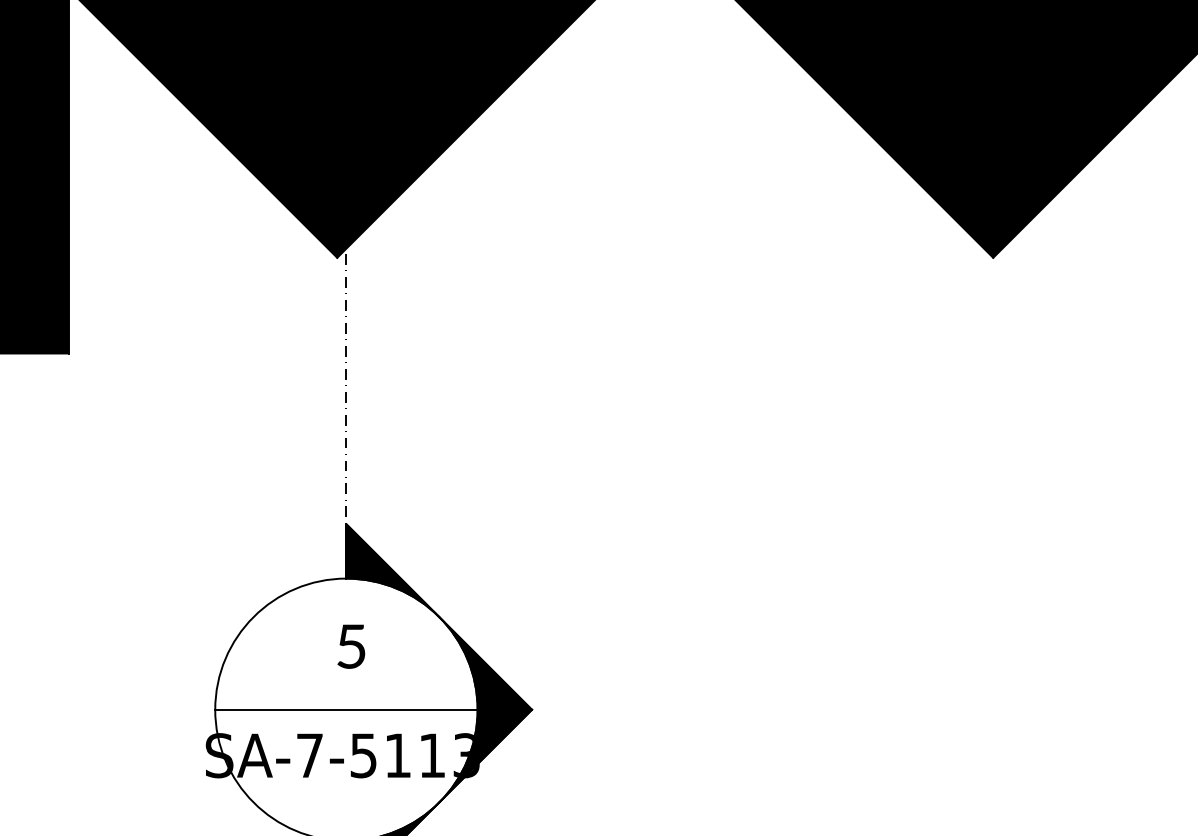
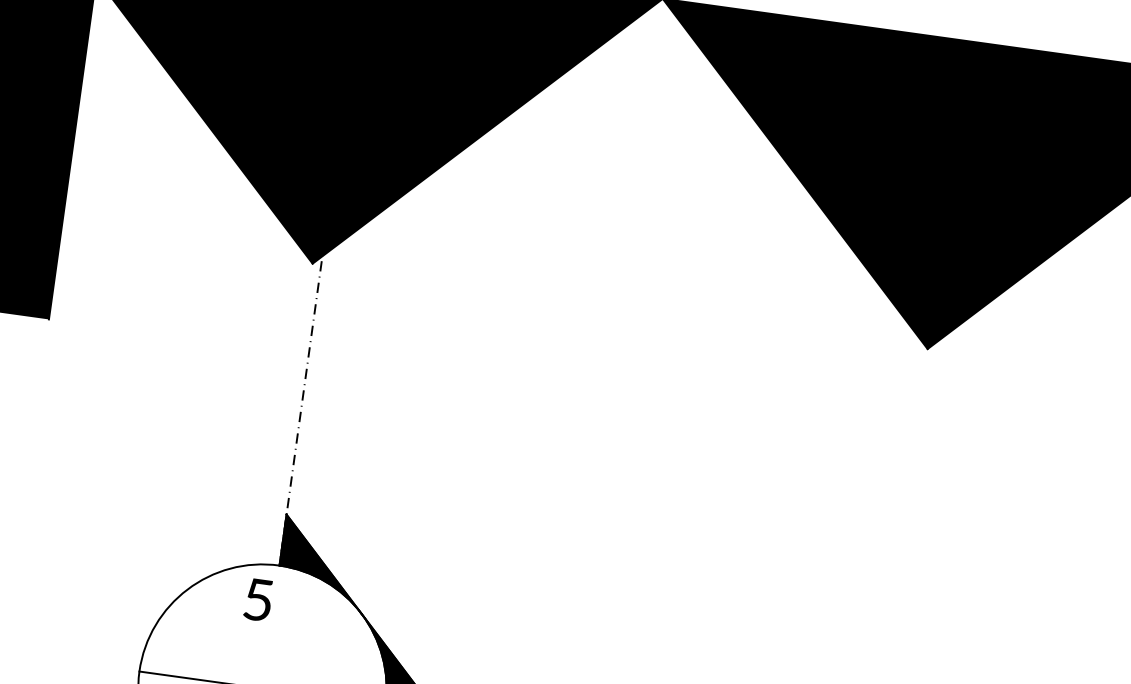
text: (351, 646) -> (258, 599), moved

